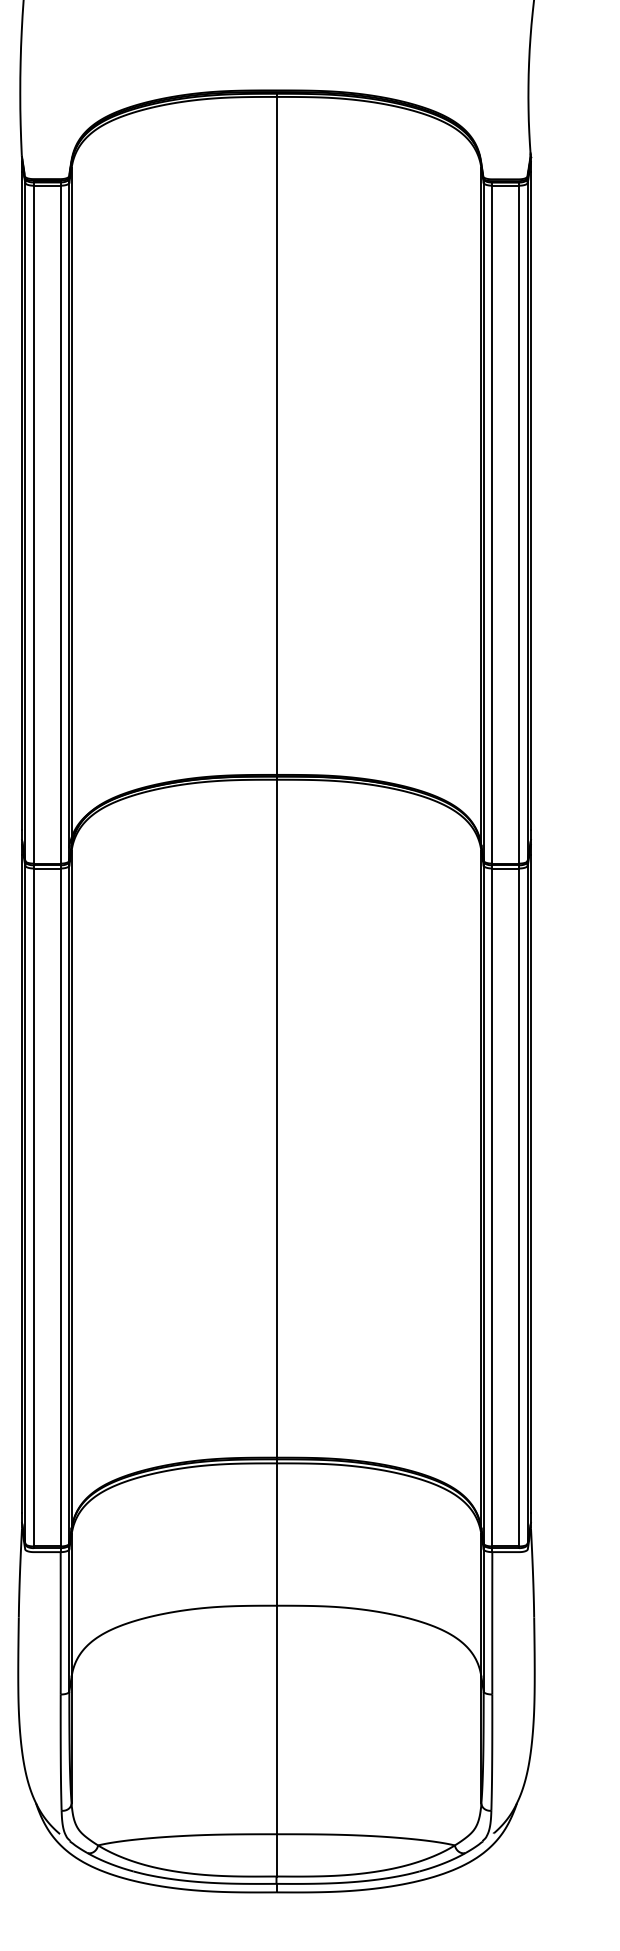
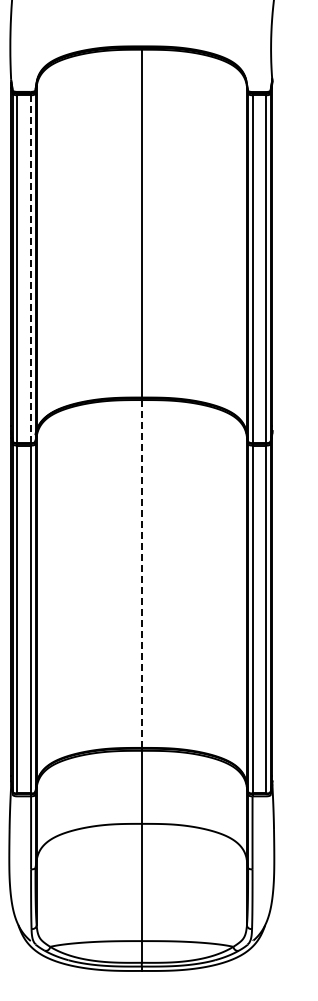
line: (61, 525) -> (31, 269), solid -> dashed
line: (275, 1117) -> (141, 573), solid -> dashed

